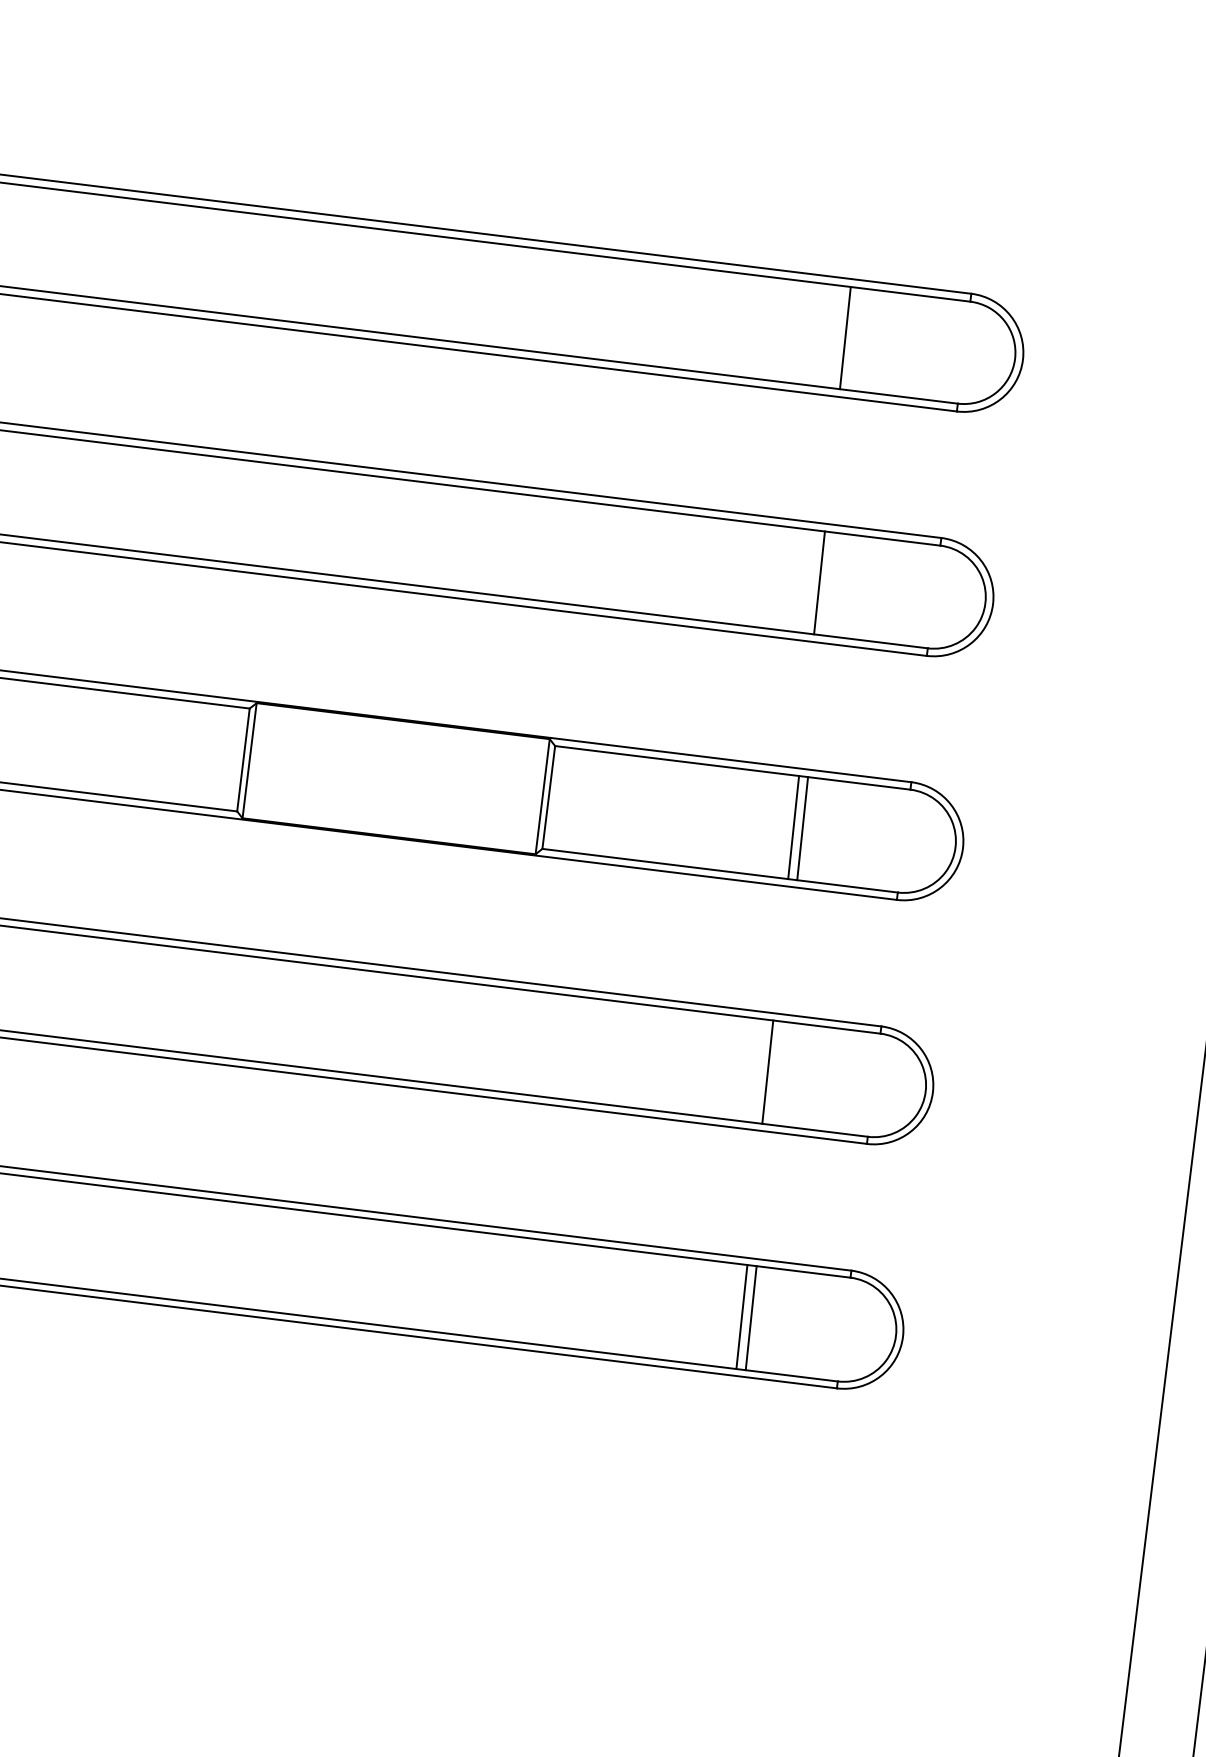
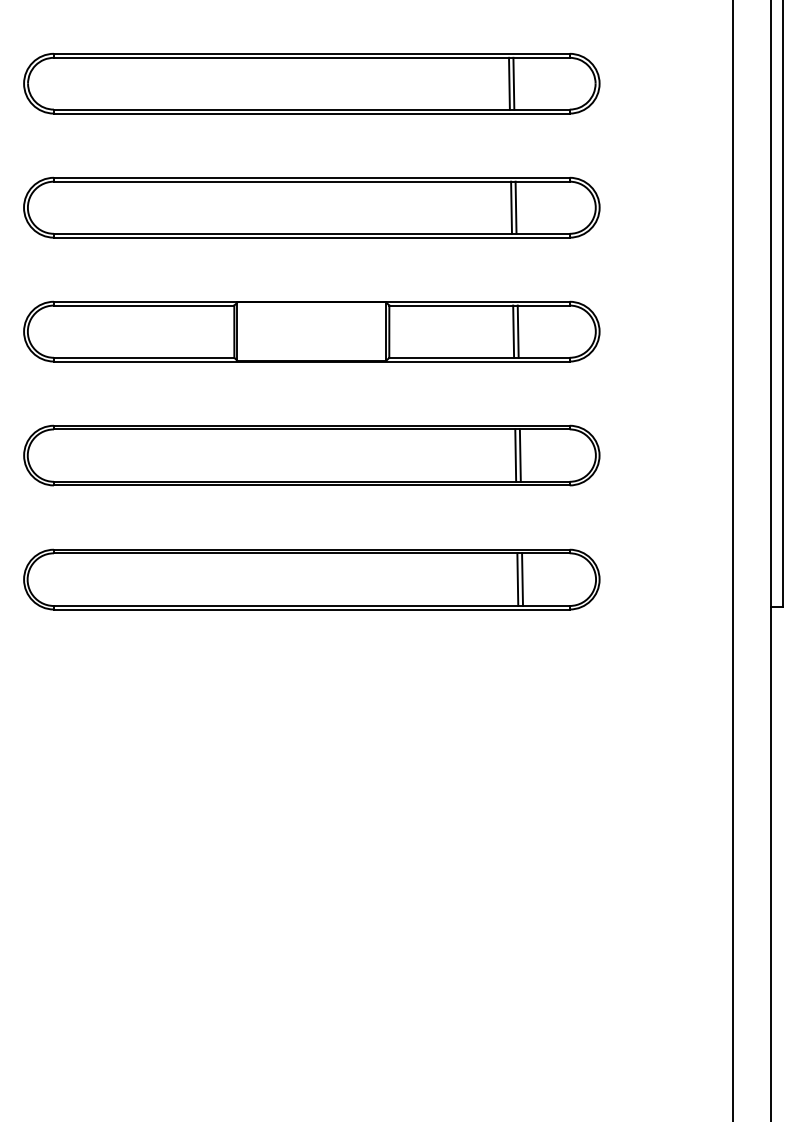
line: (853, 338) -> (513, 83), added
line: (827, 583) -> (515, 207), added
line: (775, 1072) -> (519, 455), added

